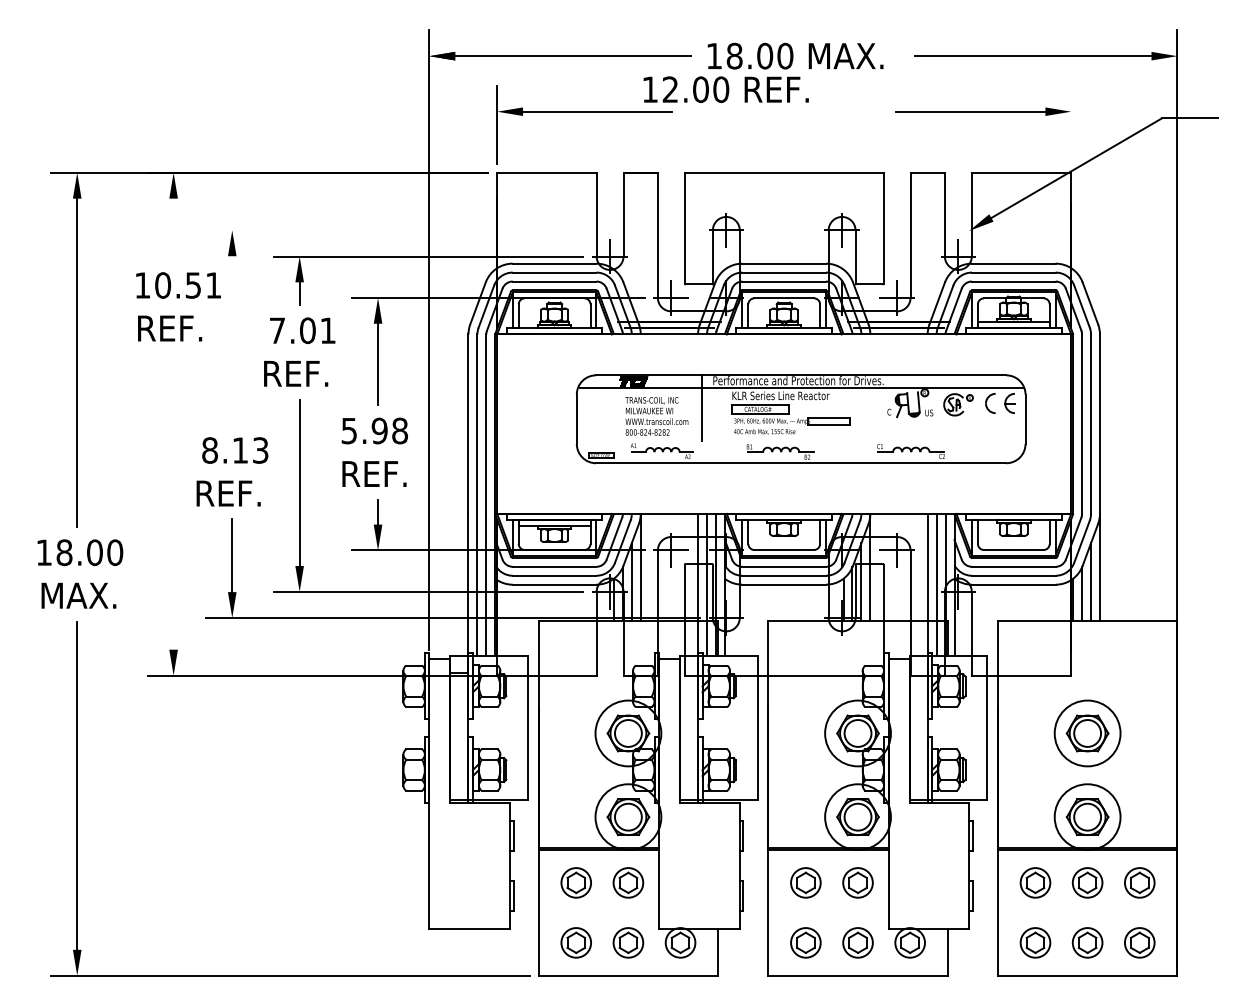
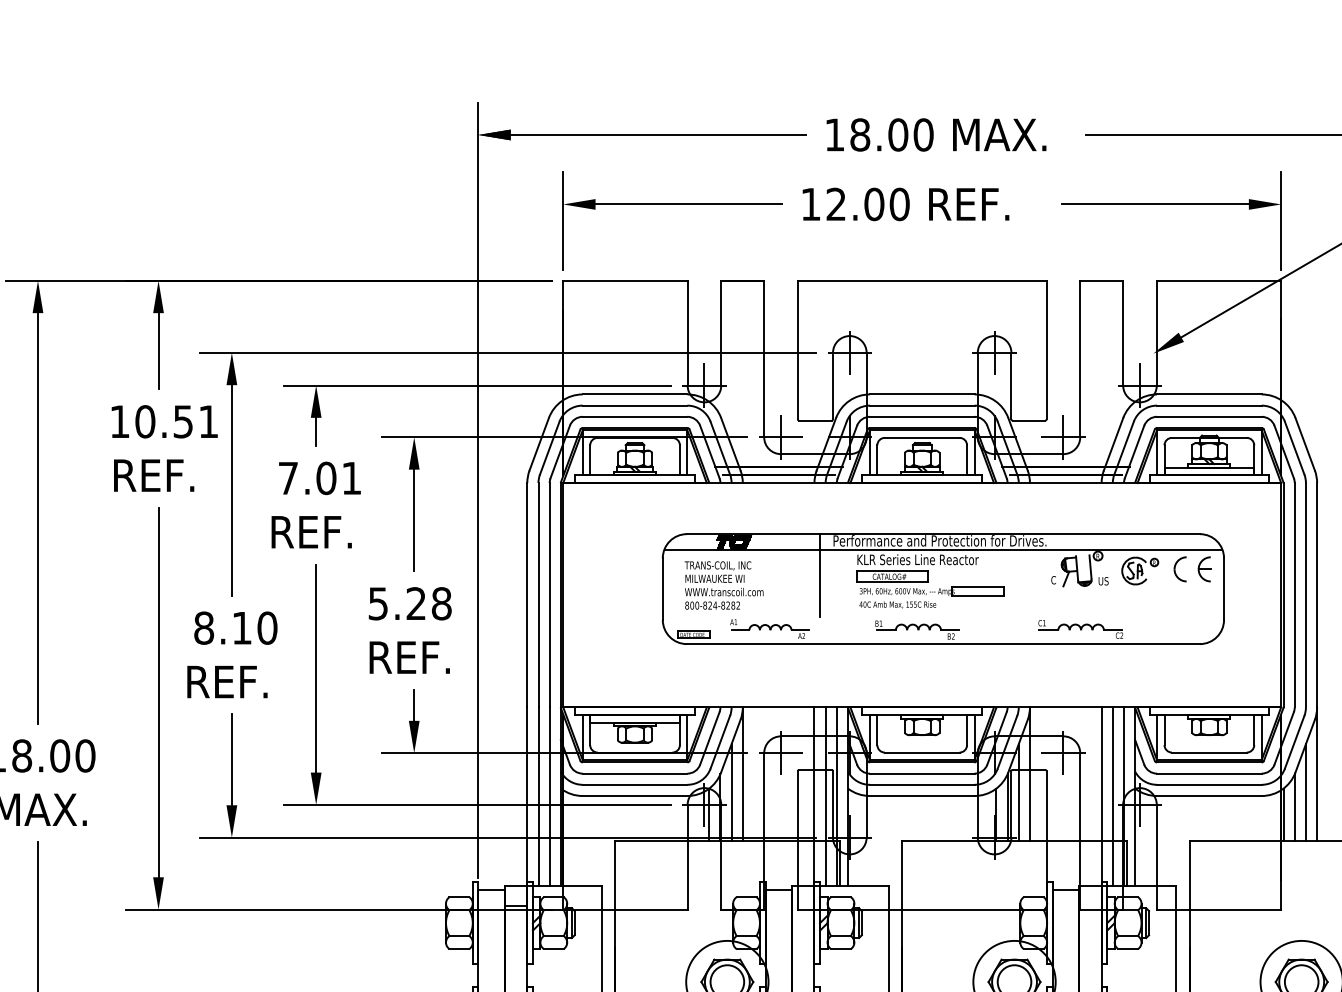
text: (725, 89) -> (905, 204), moved
line: (1071, 124) -> (1281, 220), added
line: (173, 228) -> (158, 350), added
line: (452, 230) -> (507, 352), added
line: (232, 340) -> (232, 490), added
text: (656, 416) -> (723, 585), moved
text: (379, 430) -> (416, 603), 5.98 -> 5.28
text: (260, 450) -> (267, 628), 8.13 -> 8.10
line: (173, 501) -> (158, 691), added

